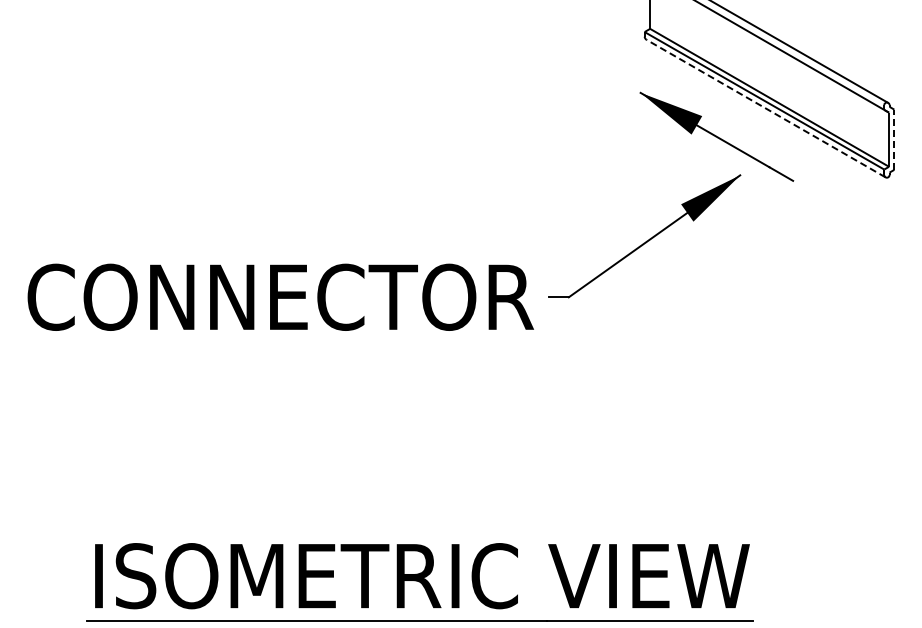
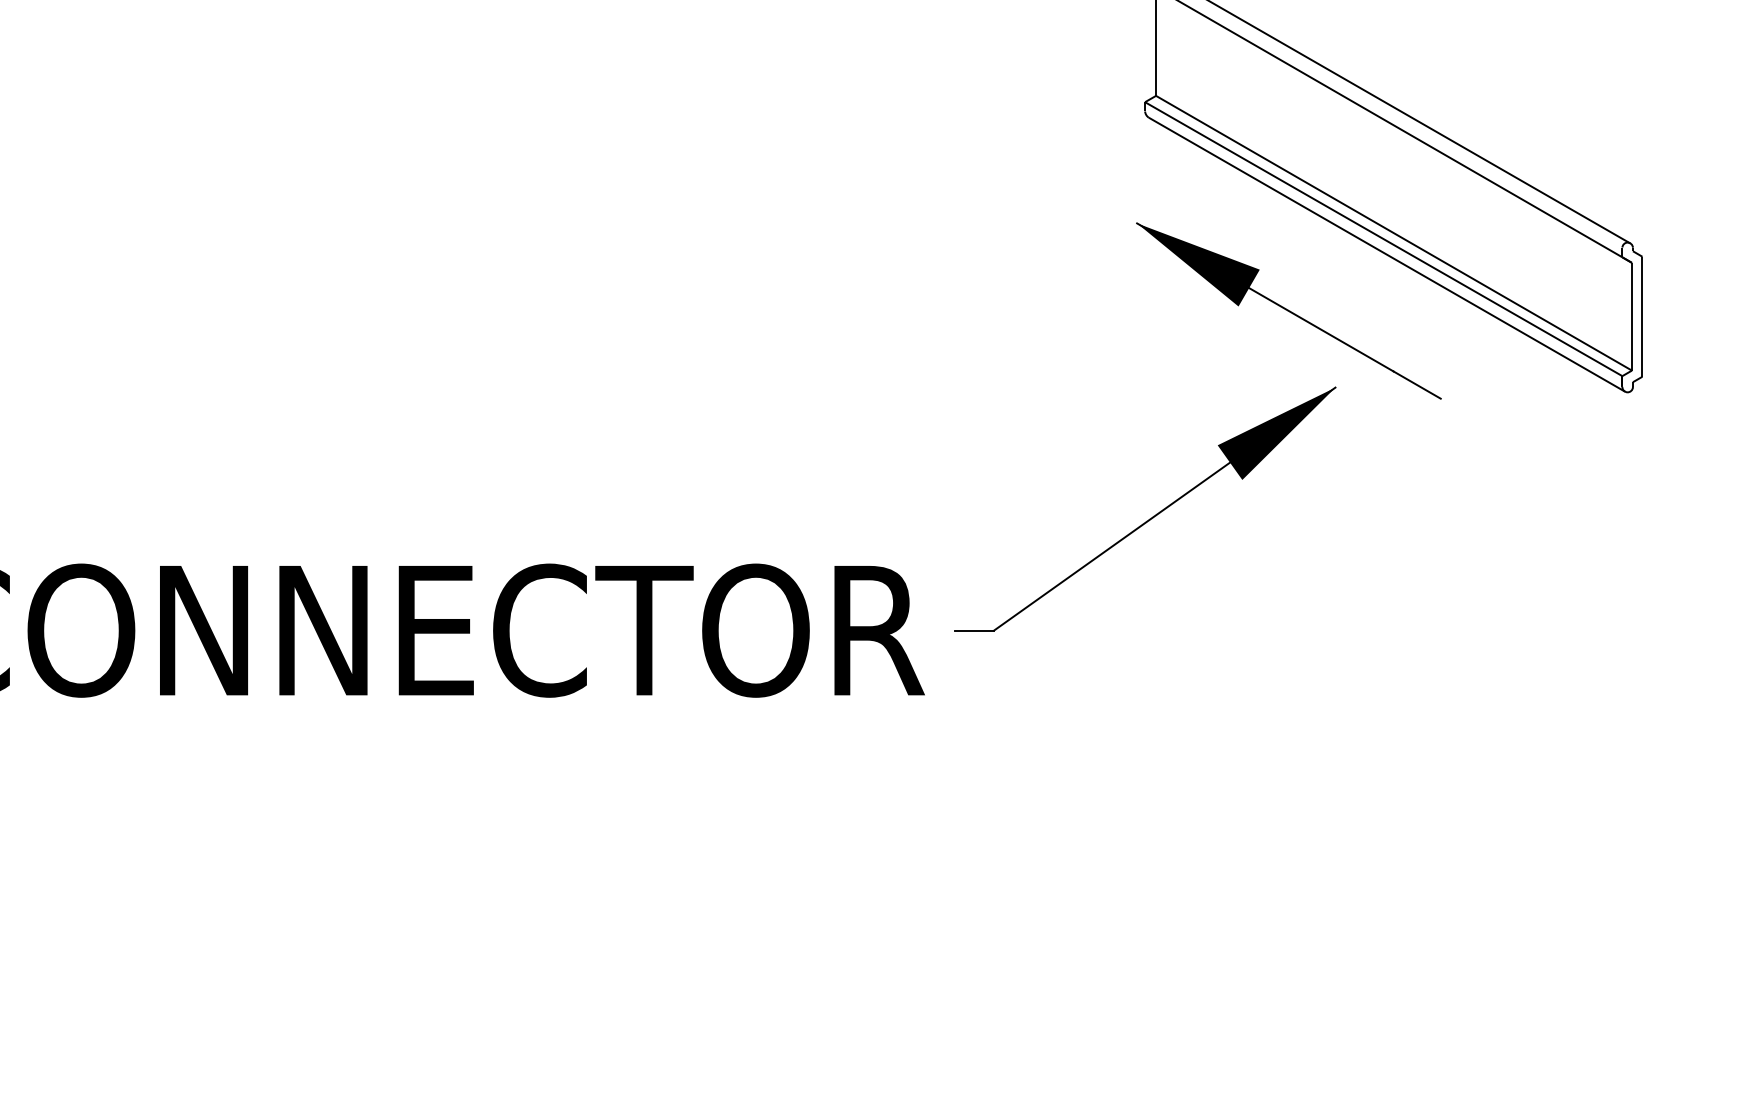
line: (766, 108) -> (1387, 254), dashed -> solid
line: (894, 139) -> (1642, 316), dashed -> solid

